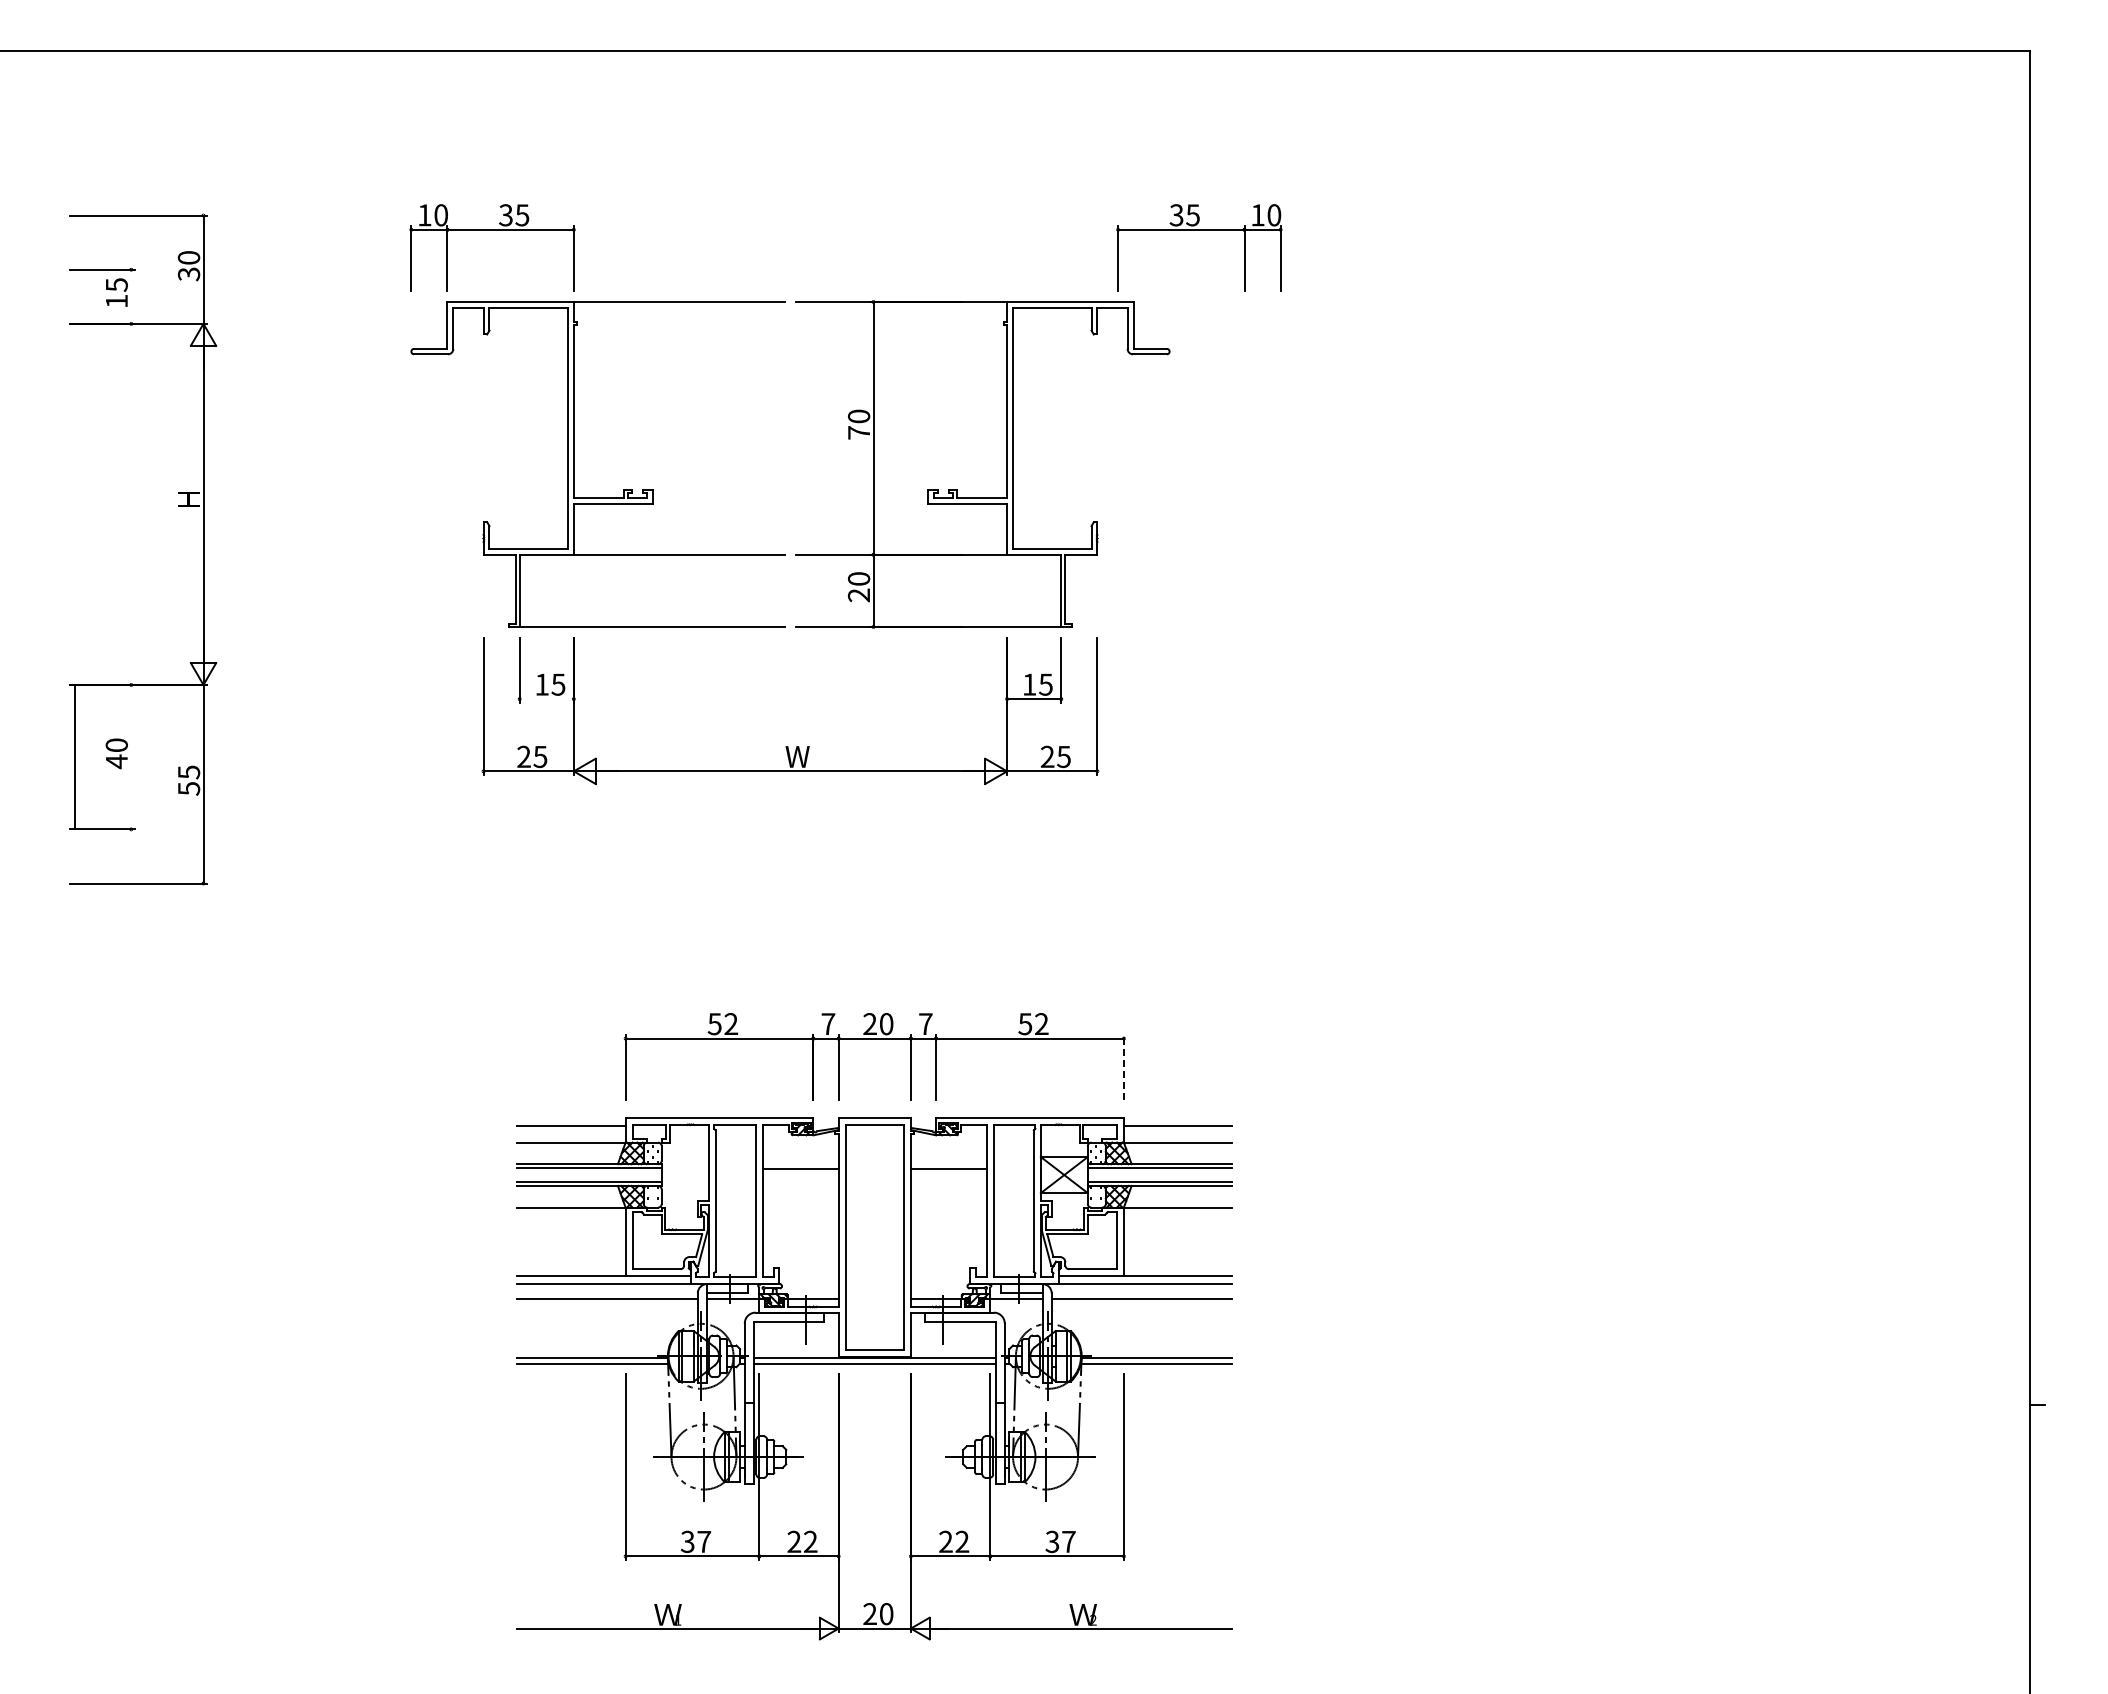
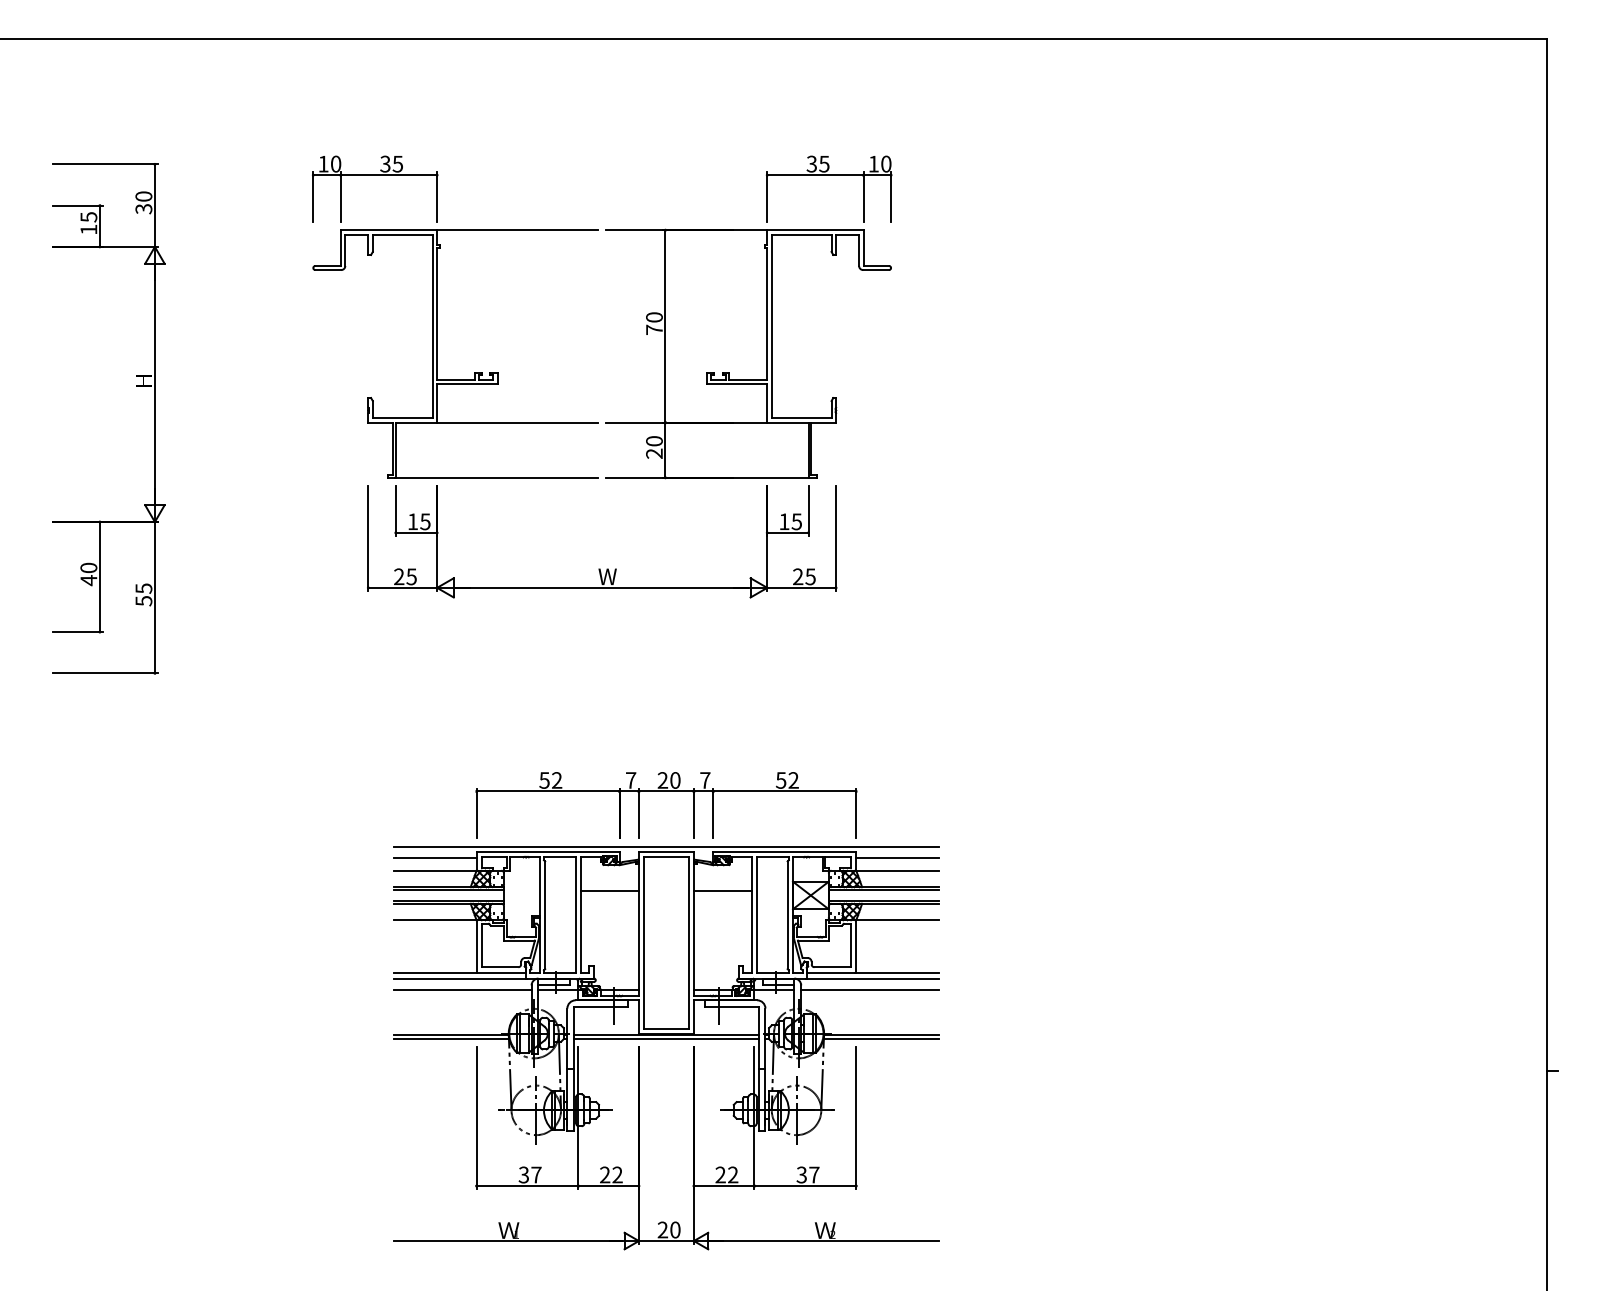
part: (1199, 230) -> (829, 175), moved
line: (131, 296) -> (100, 226), added
line: (546, 699) -> (416, 533), added
line: (75, 756) -> (100, 576), moved
line: (1123, 1066) -> (855, 812), dashed -> solid
line: (874, 1110) -> (666, 846), added

